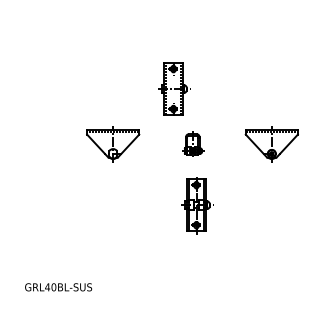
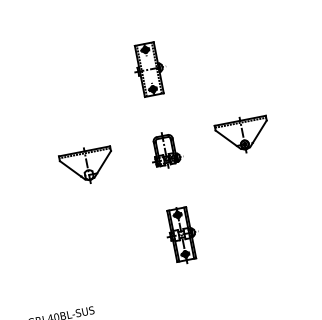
part: (174, 88) -> (150, 68), moved
part: (193, 144) -> (166, 150), size x1.43
part: (197, 205) -> (182, 234), moved

